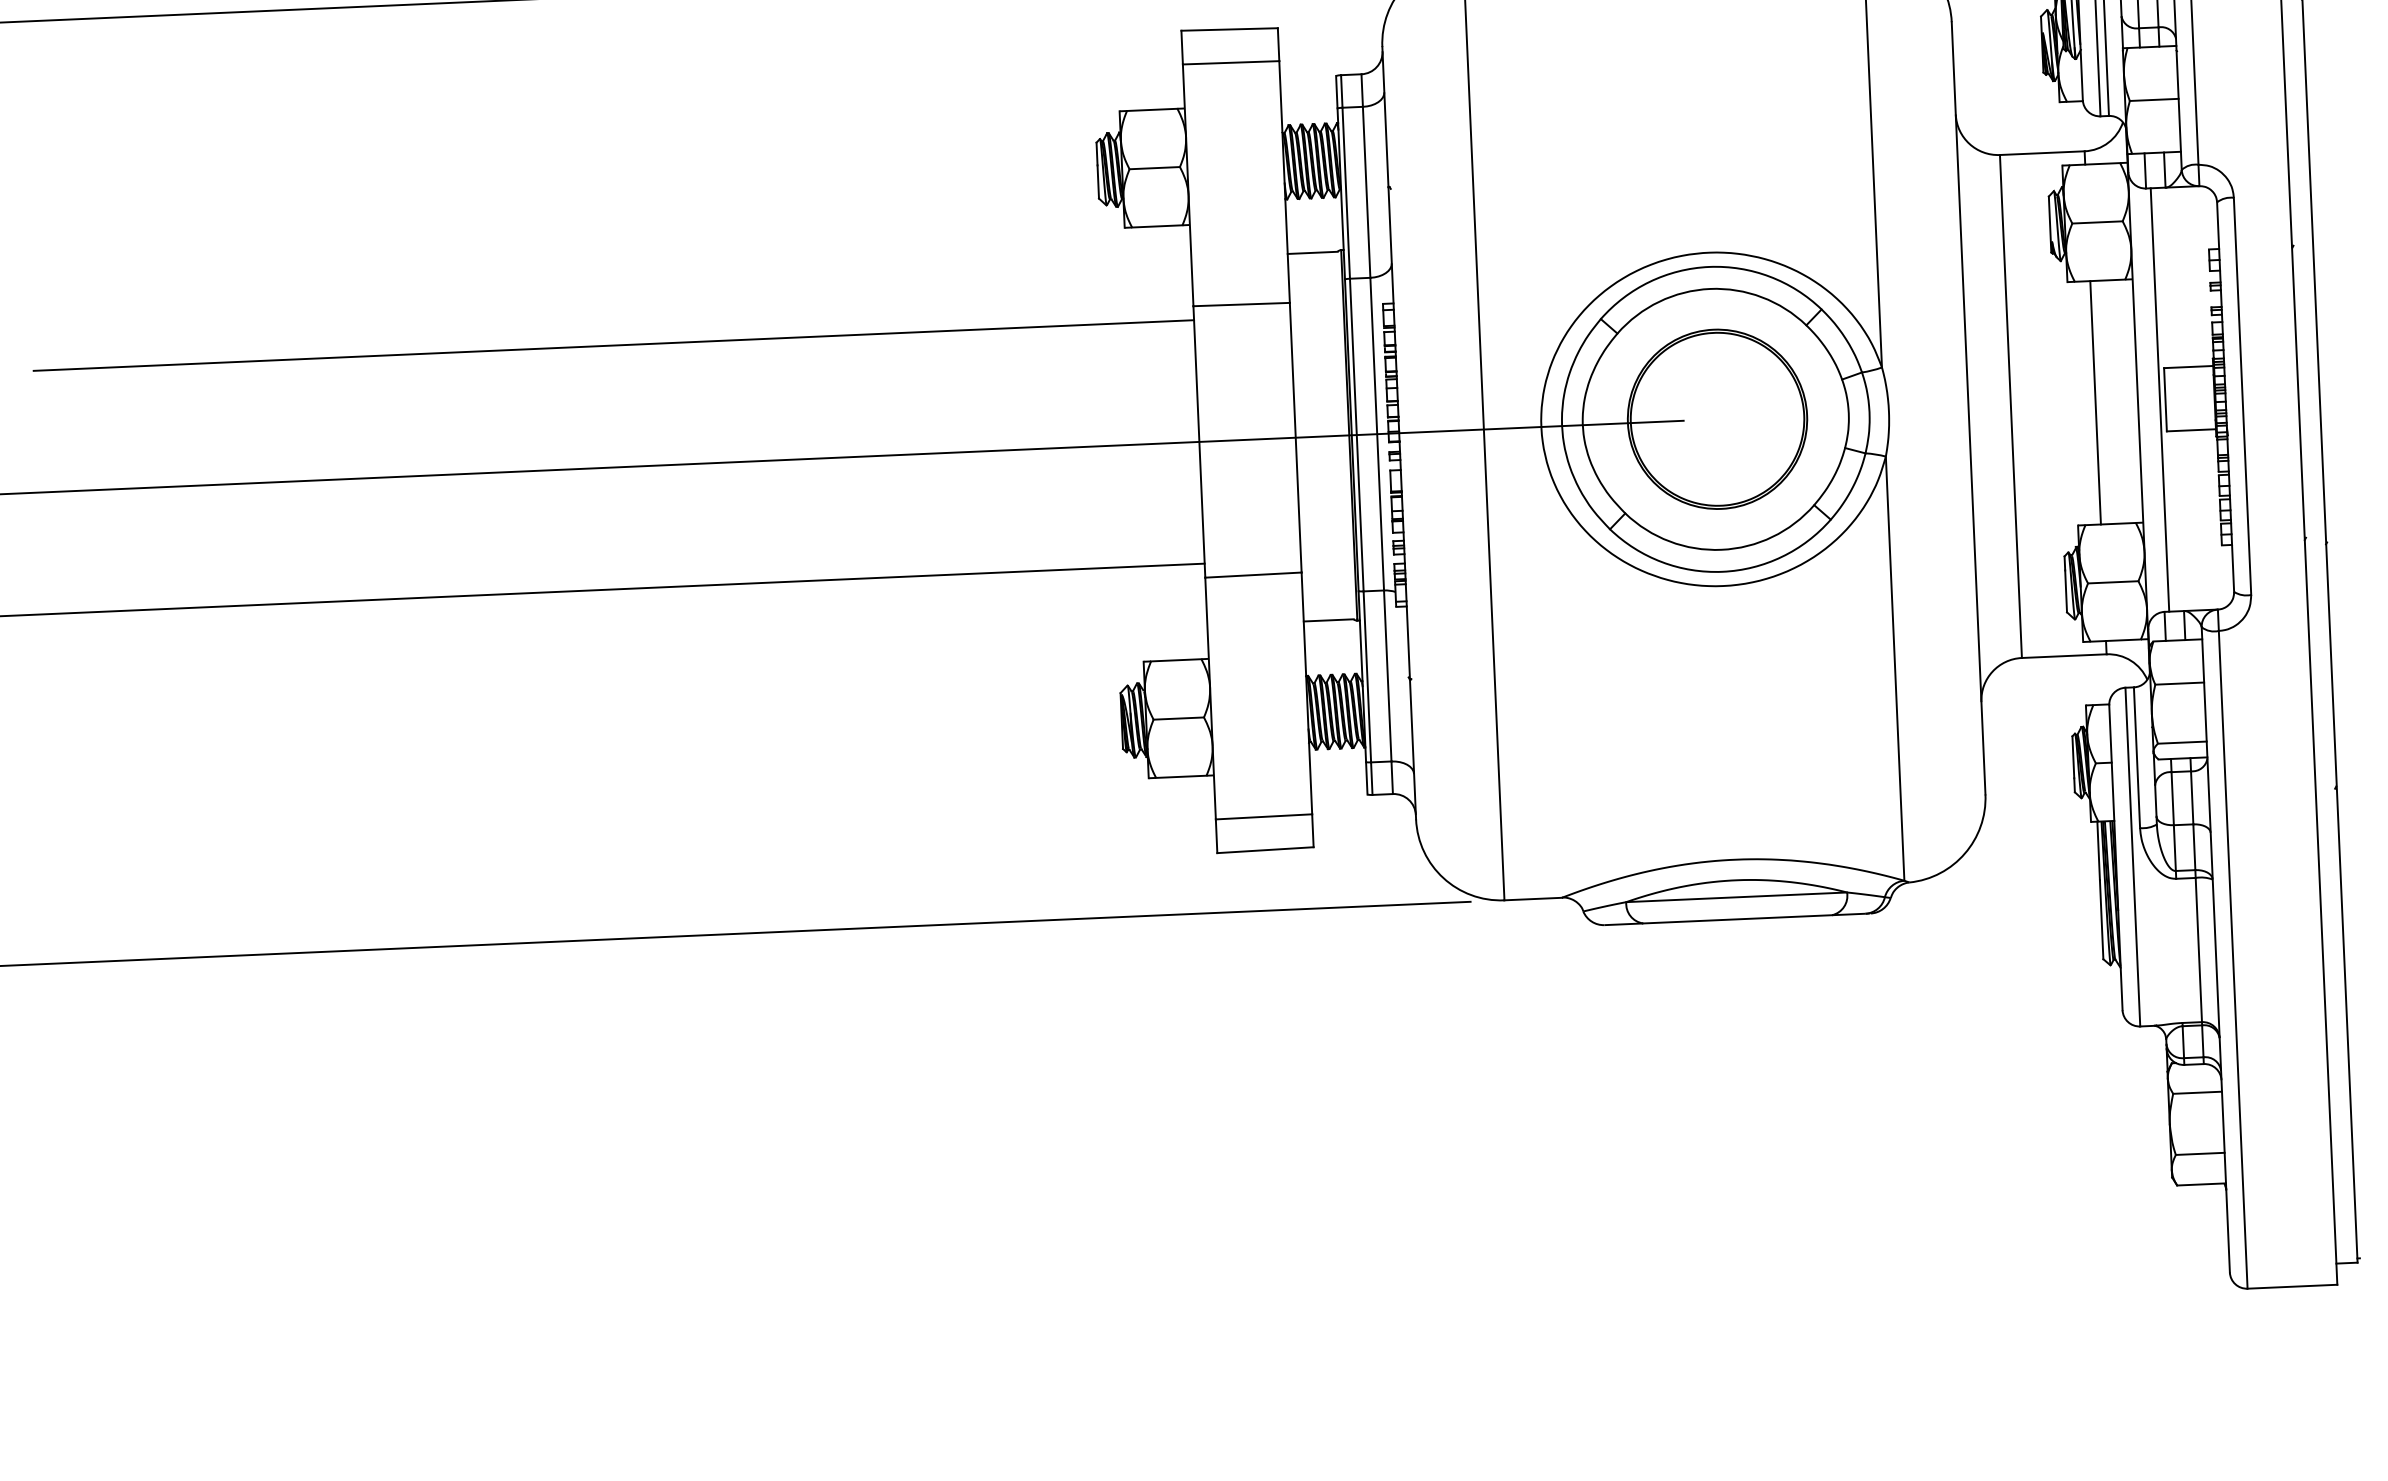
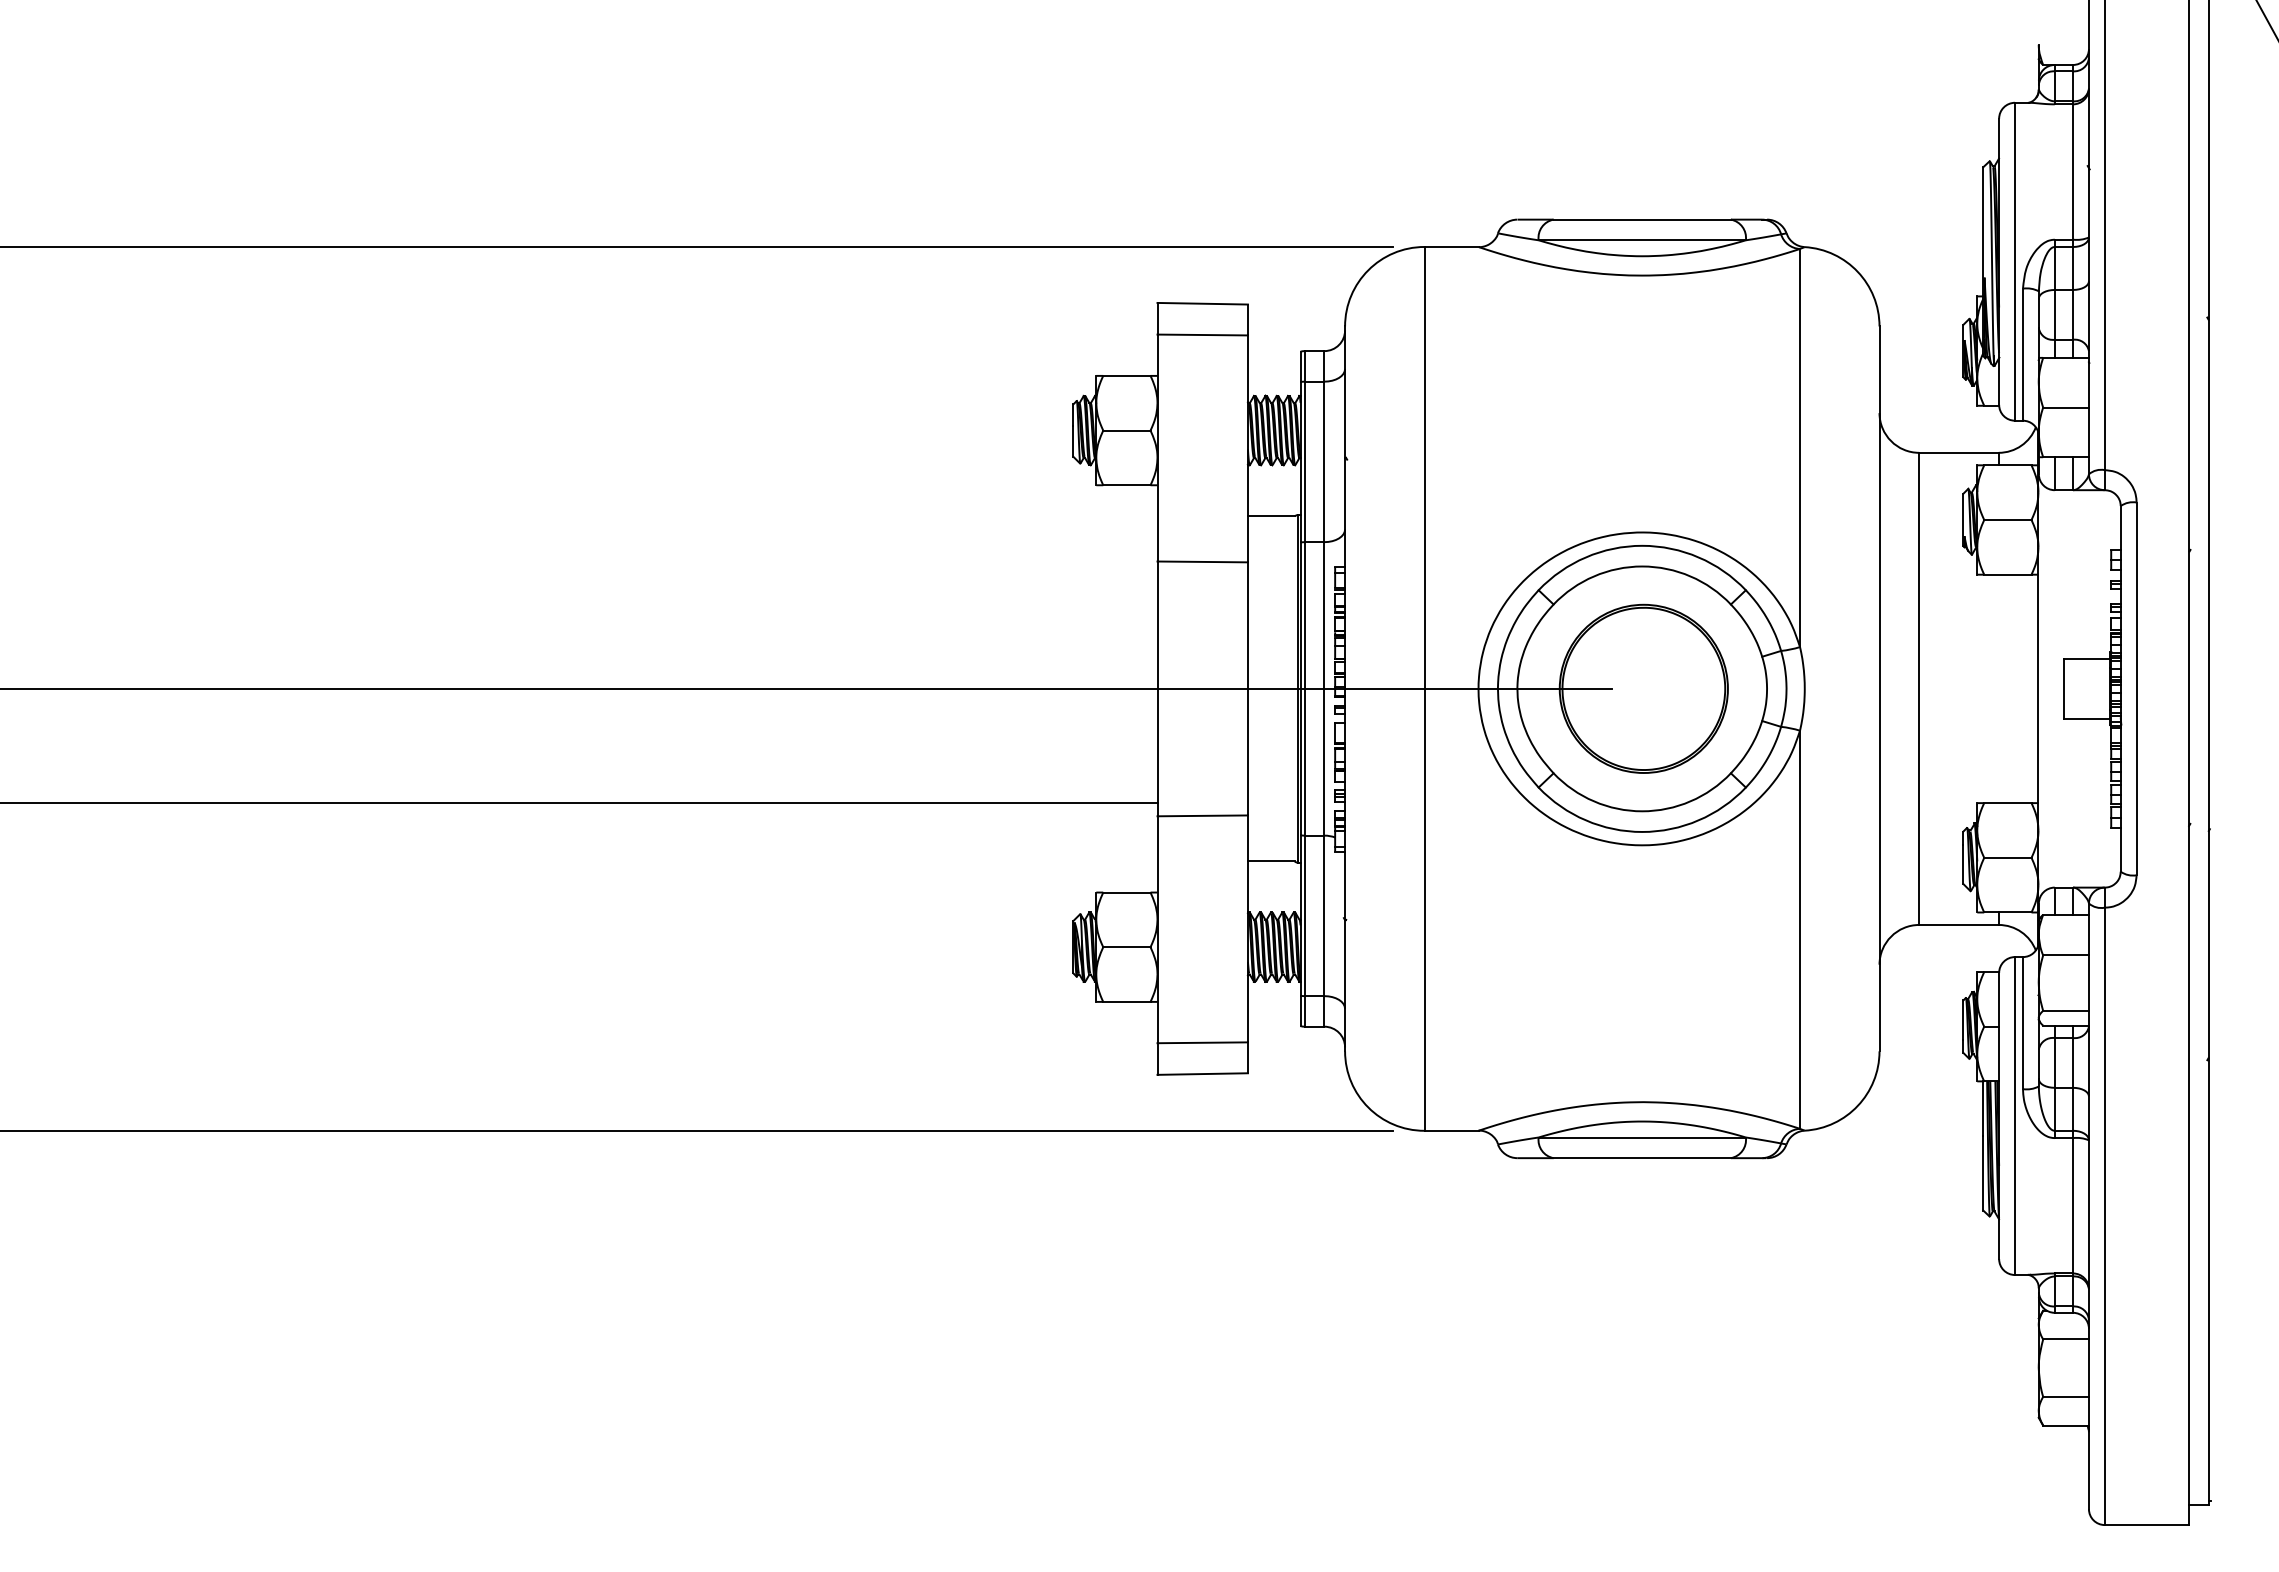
line: (613, 345) -> (612, 574), removed
line: (2160, 399) -> (2059, 688), removed
line: (2095, 402) -> (1998, 688), removed

